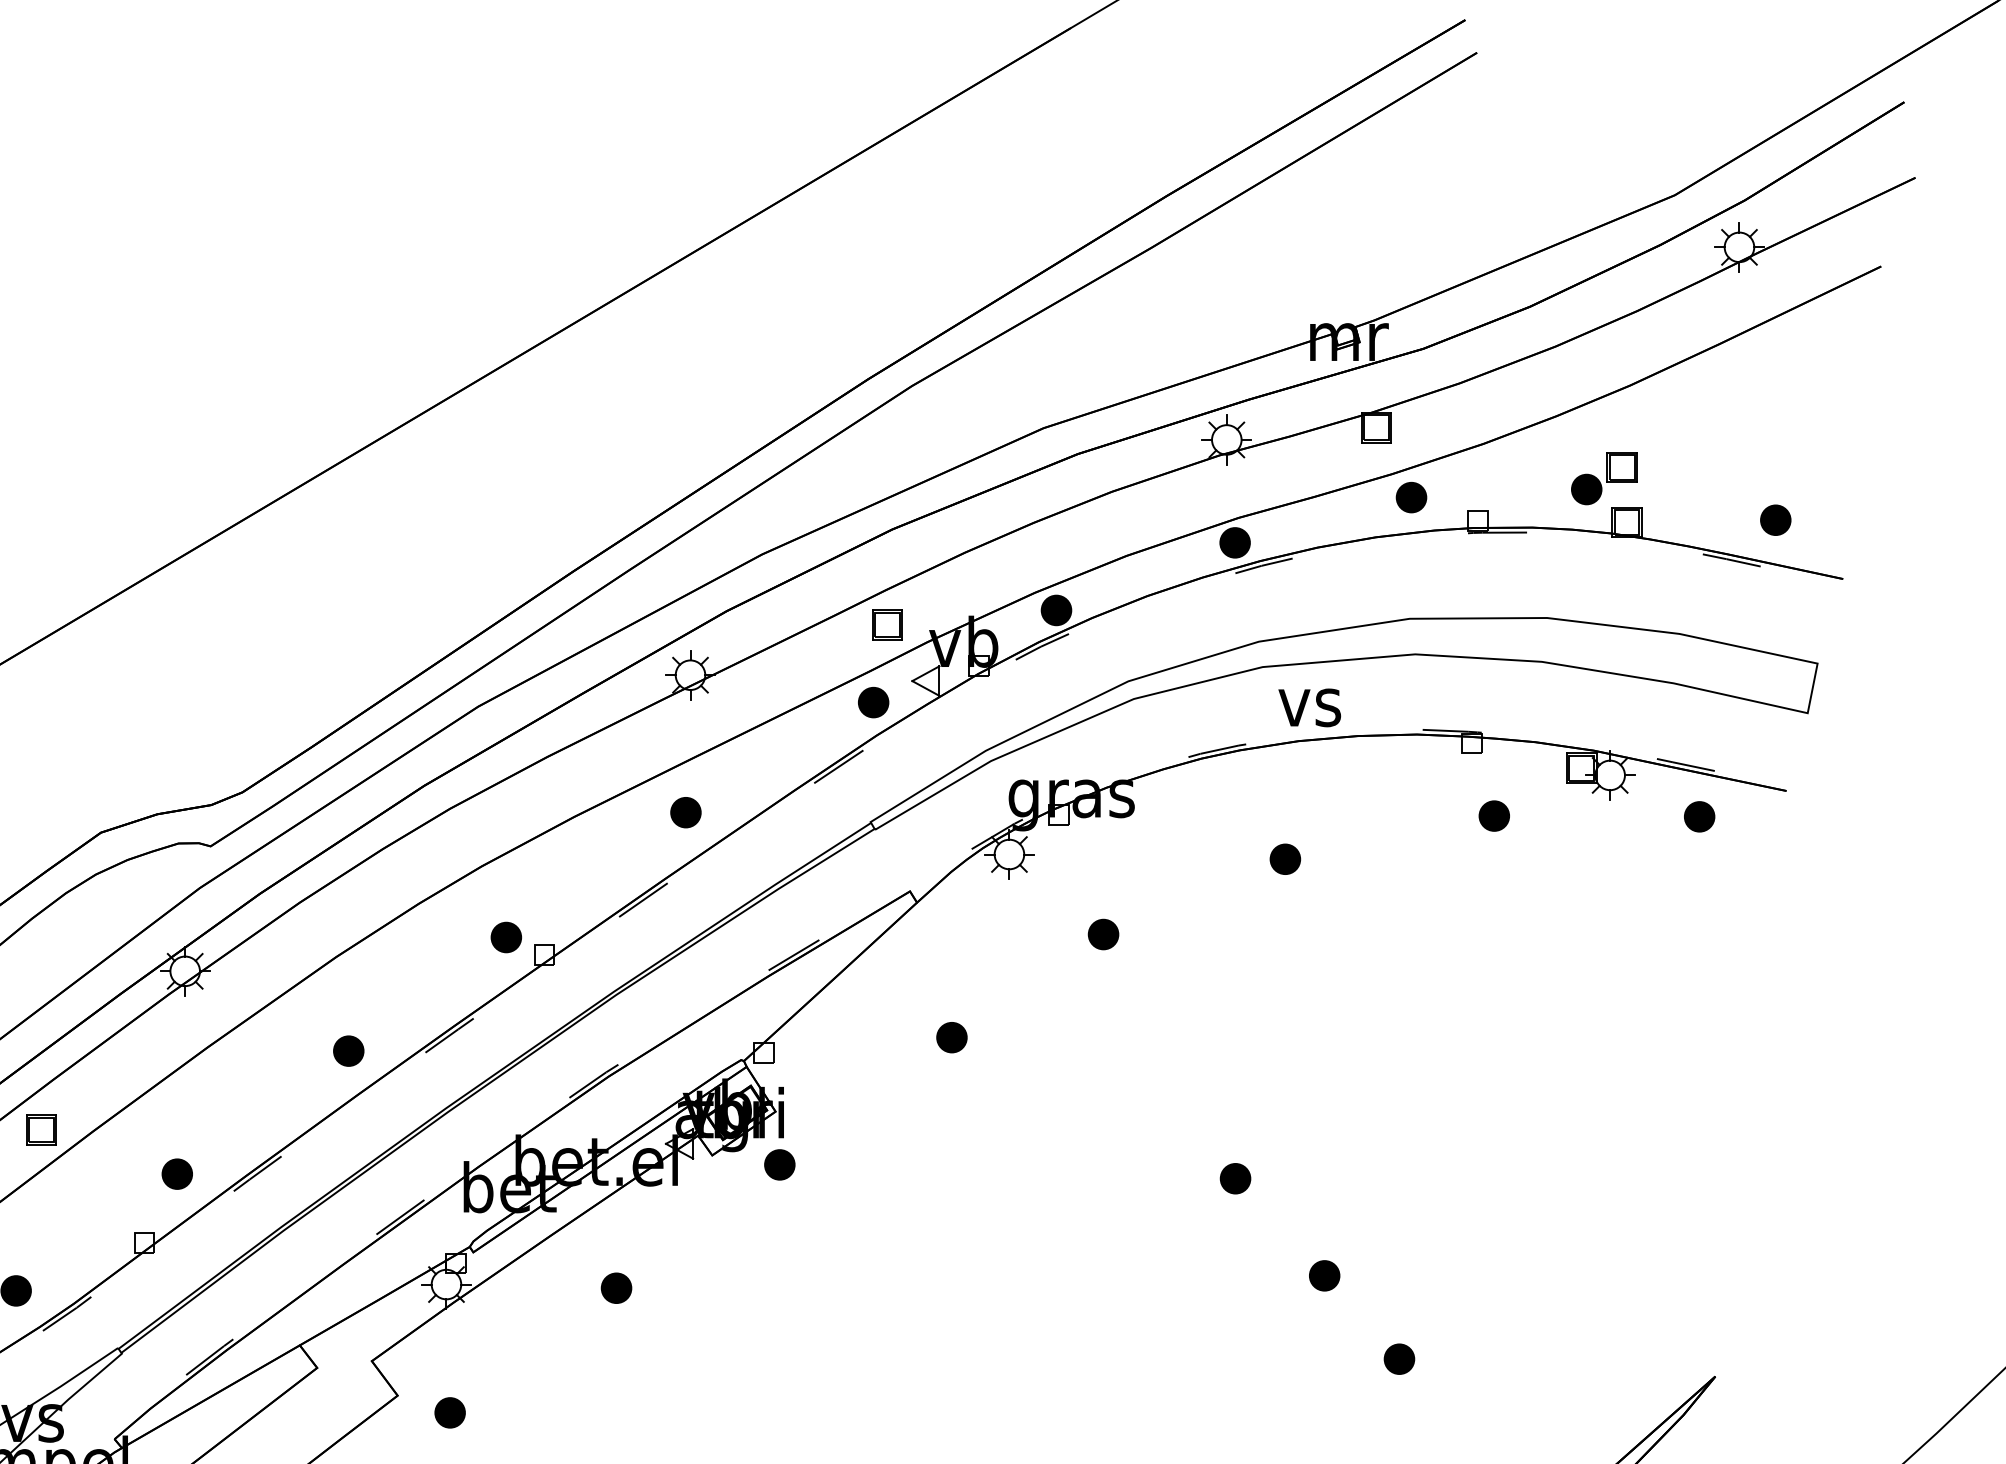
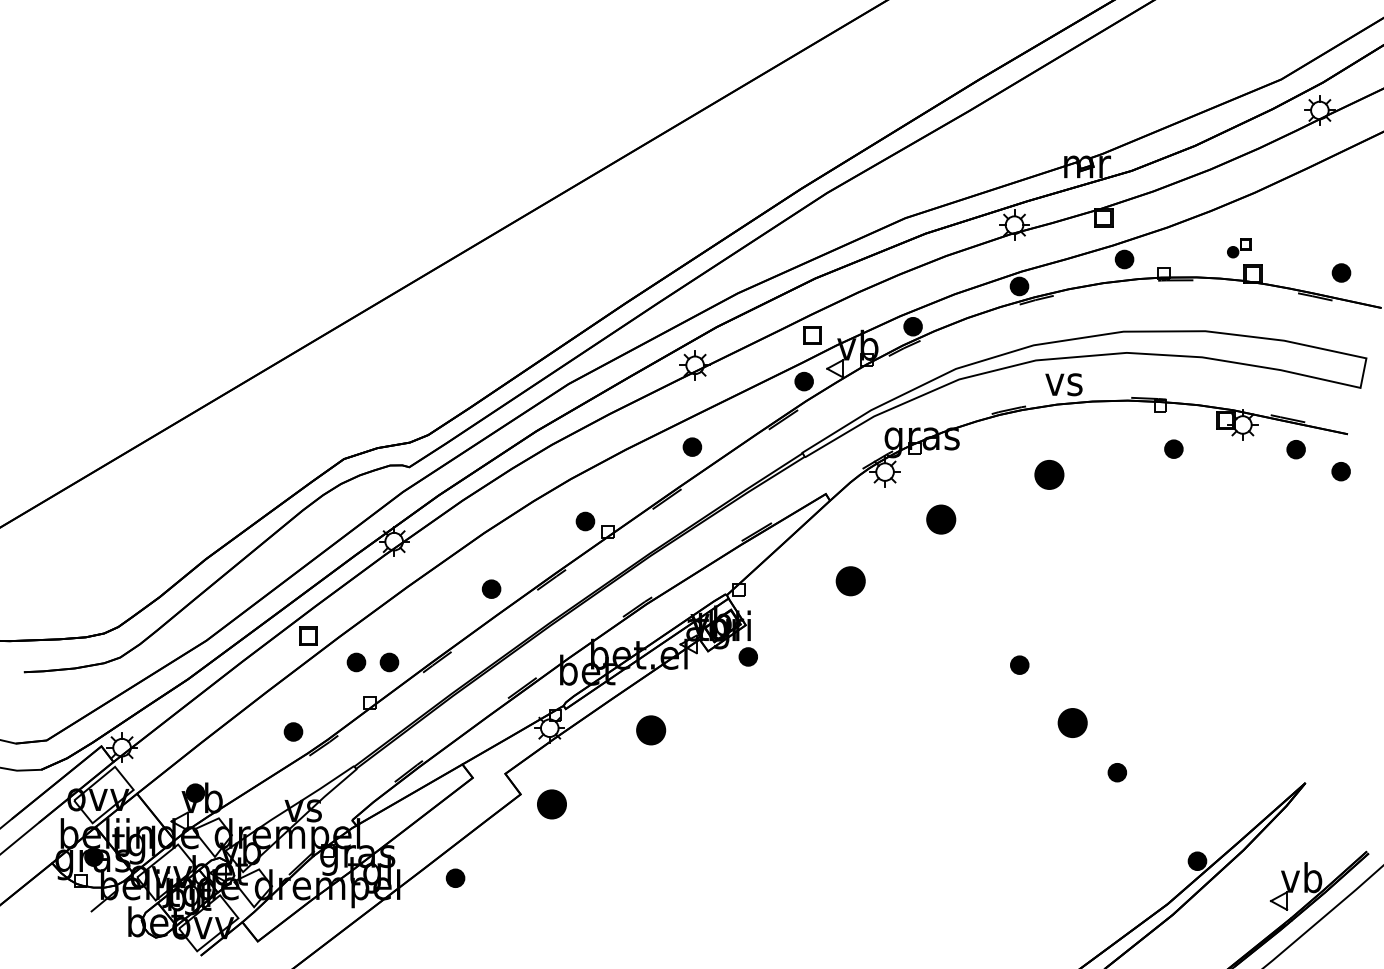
part: (1604, 479) -> (1239, 248), size x0.6
part: (1774, 853) -> (1340, 471), added
part: (1285, 858) -> (1049, 474), size x1.6
part: (1102, 934) -> (940, 519), size x1.6
part: (951, 1036) -> (850, 580), size x1.6
part: (121, 1174) -> (356, 662), added
part: (1324, 1274) -> (1072, 722), size x1.6
part: (615, 1288) -> (650, 730), size x1.6
part: (449, 1412) -> (551, 804), size x1.6

